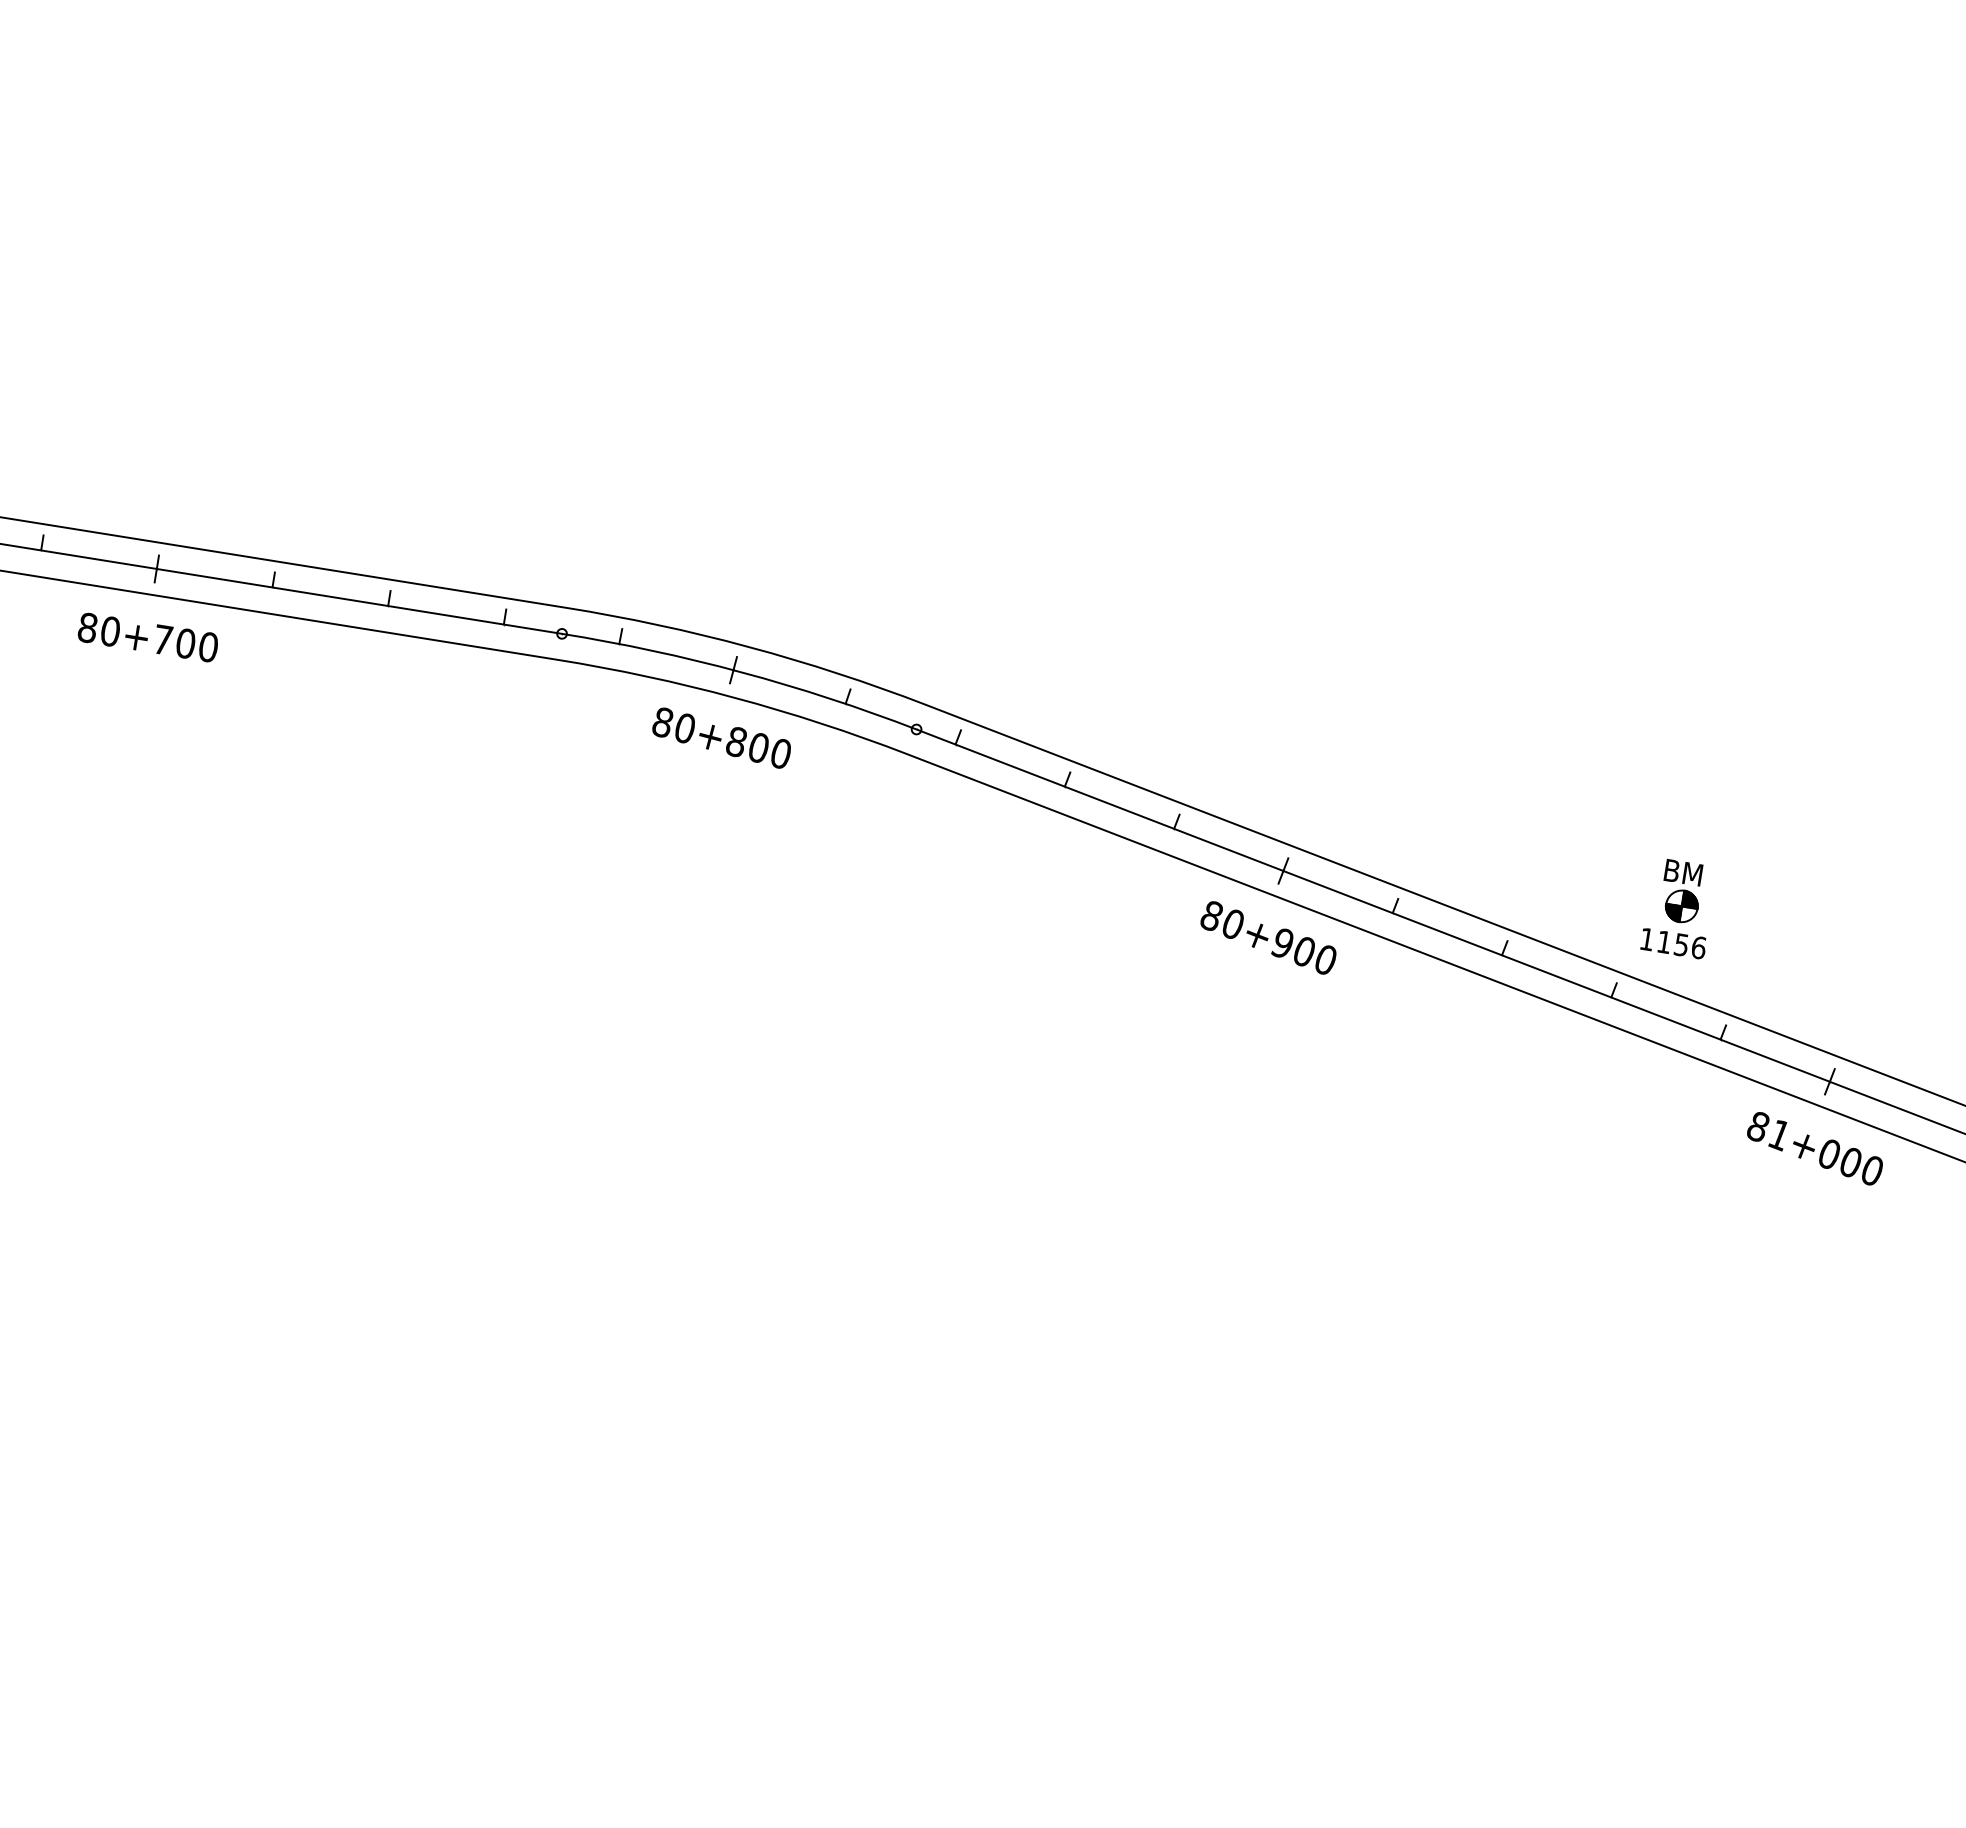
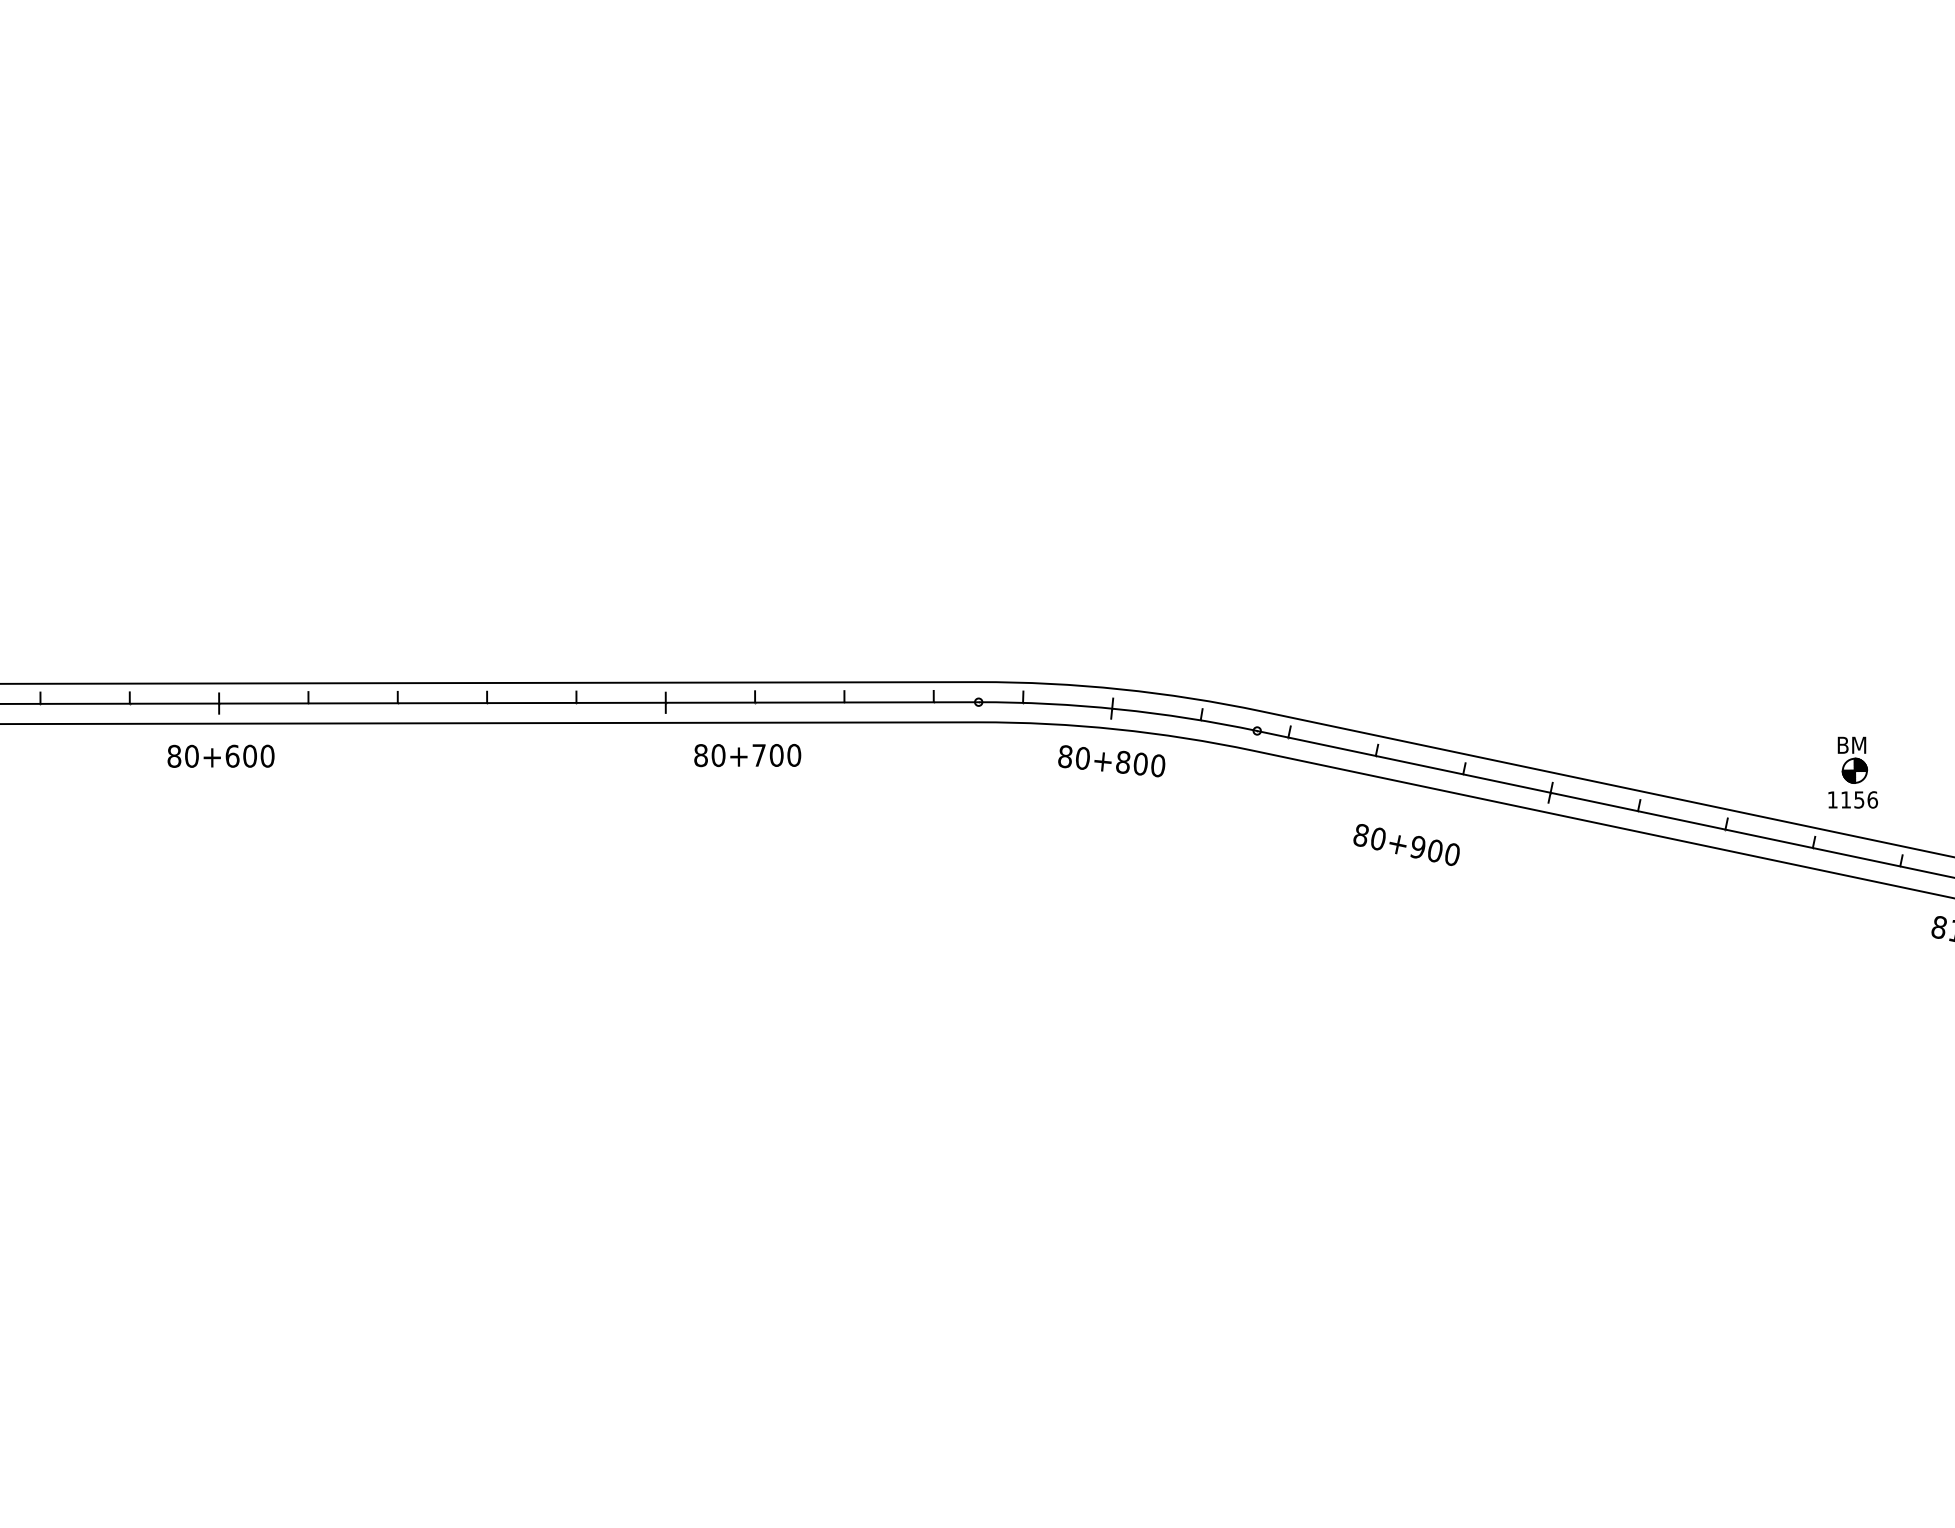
text: (148, 637) -> (747, 755), moved
text: (1268, 937) -> (1406, 844), moved

